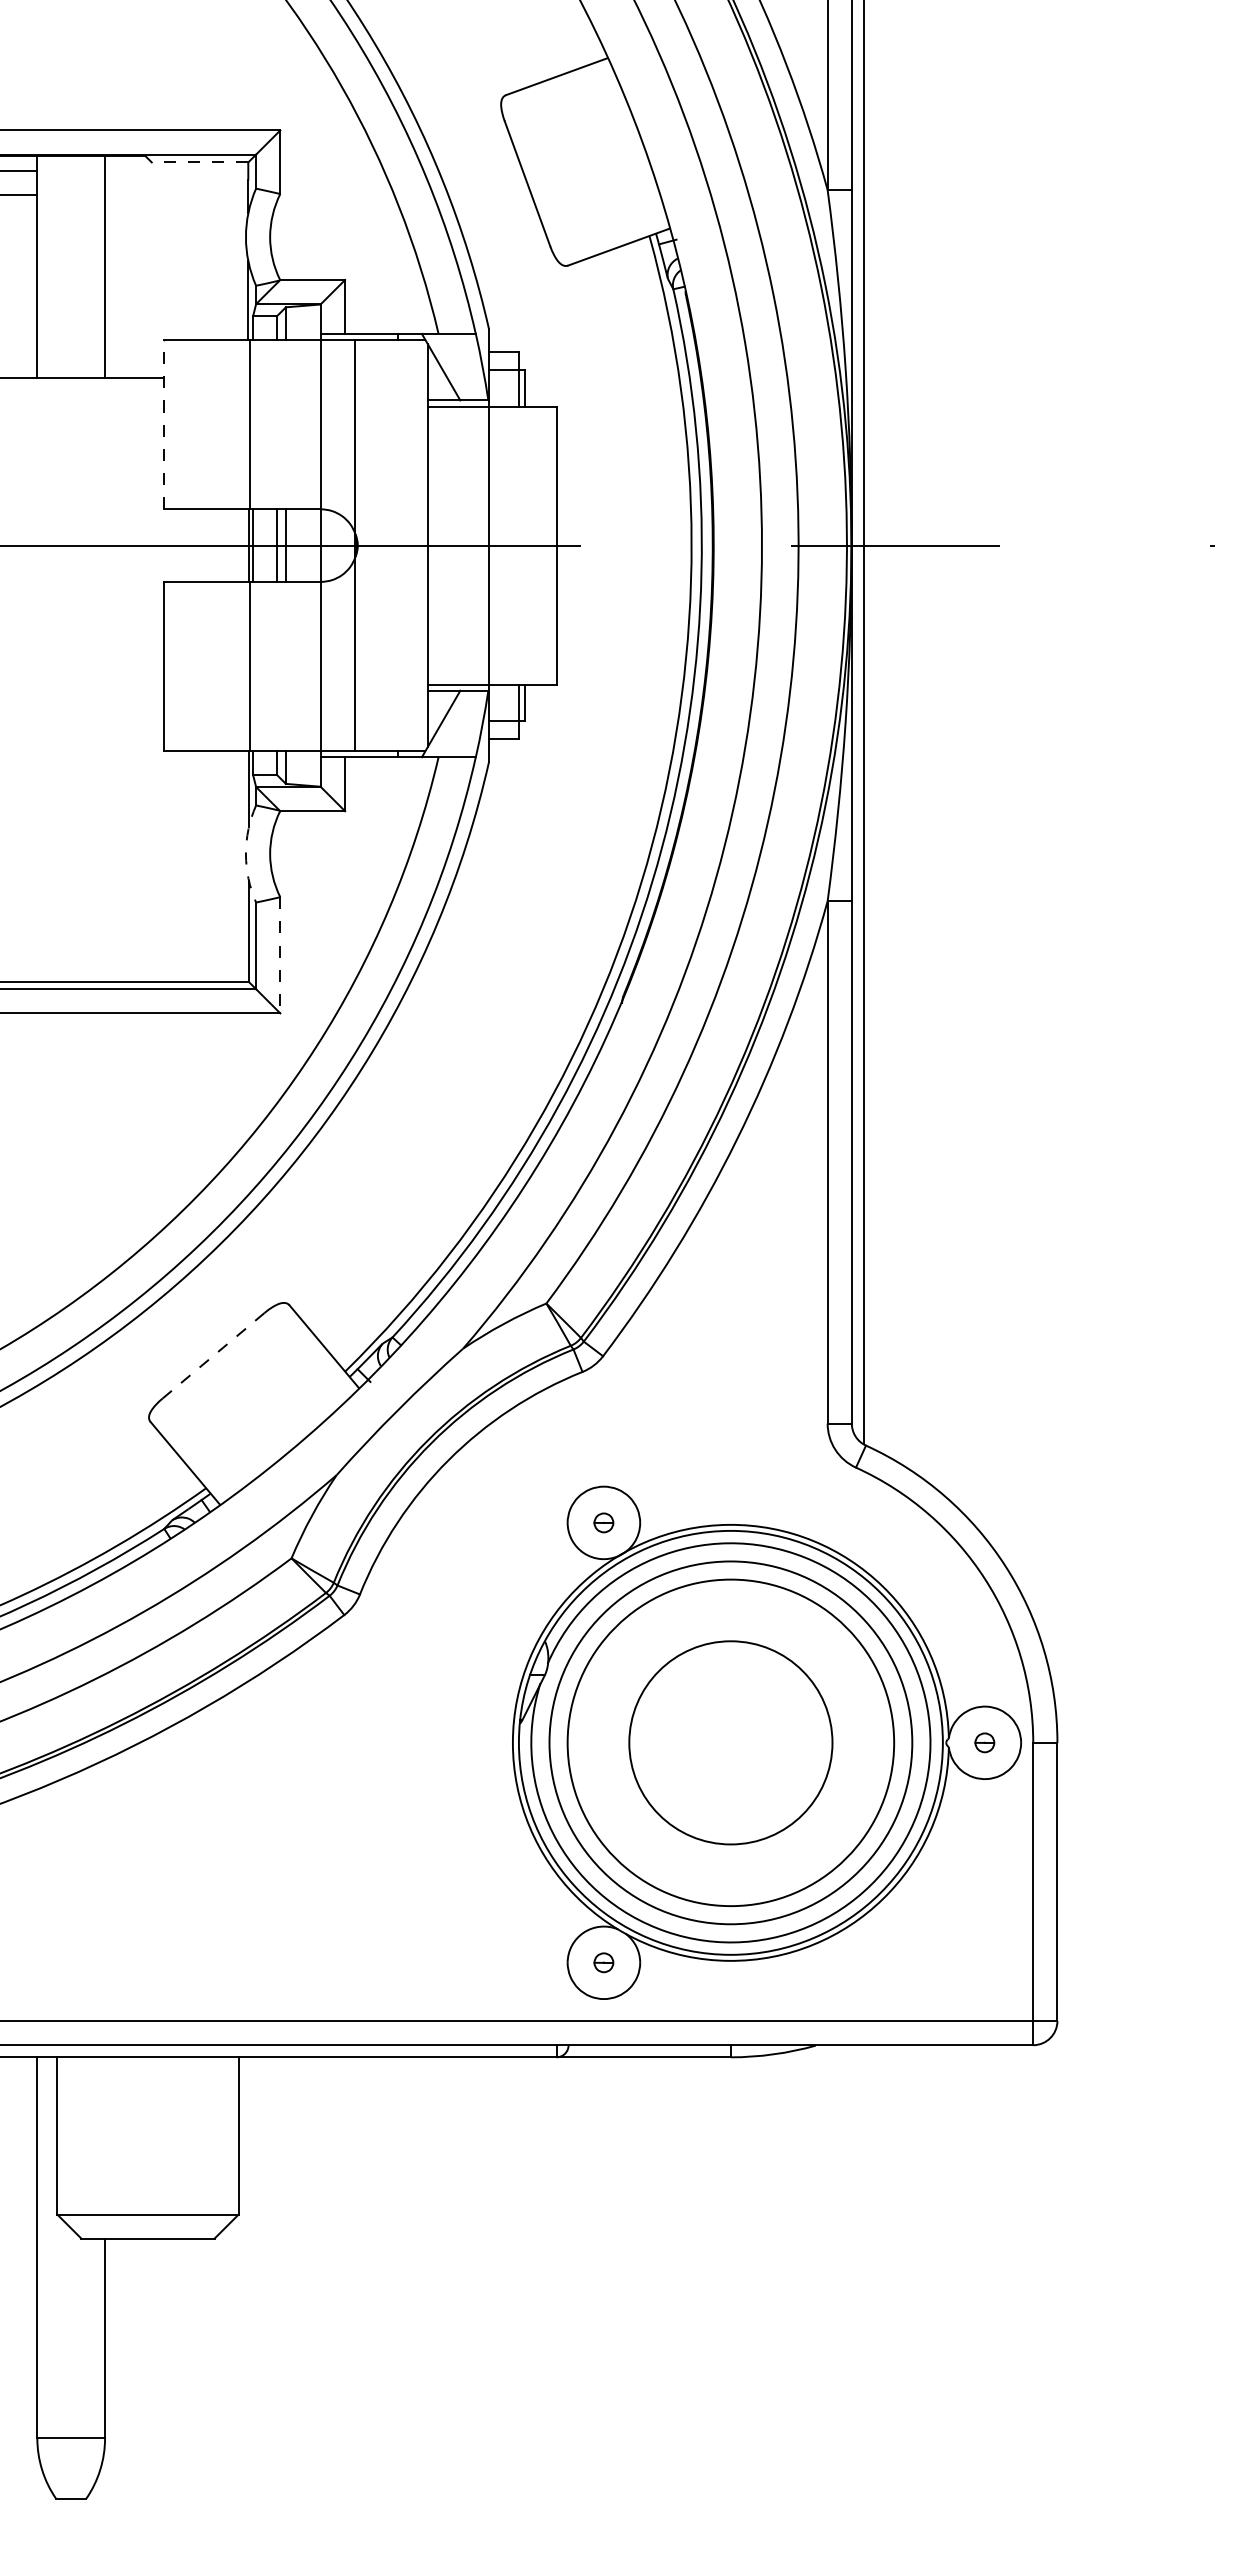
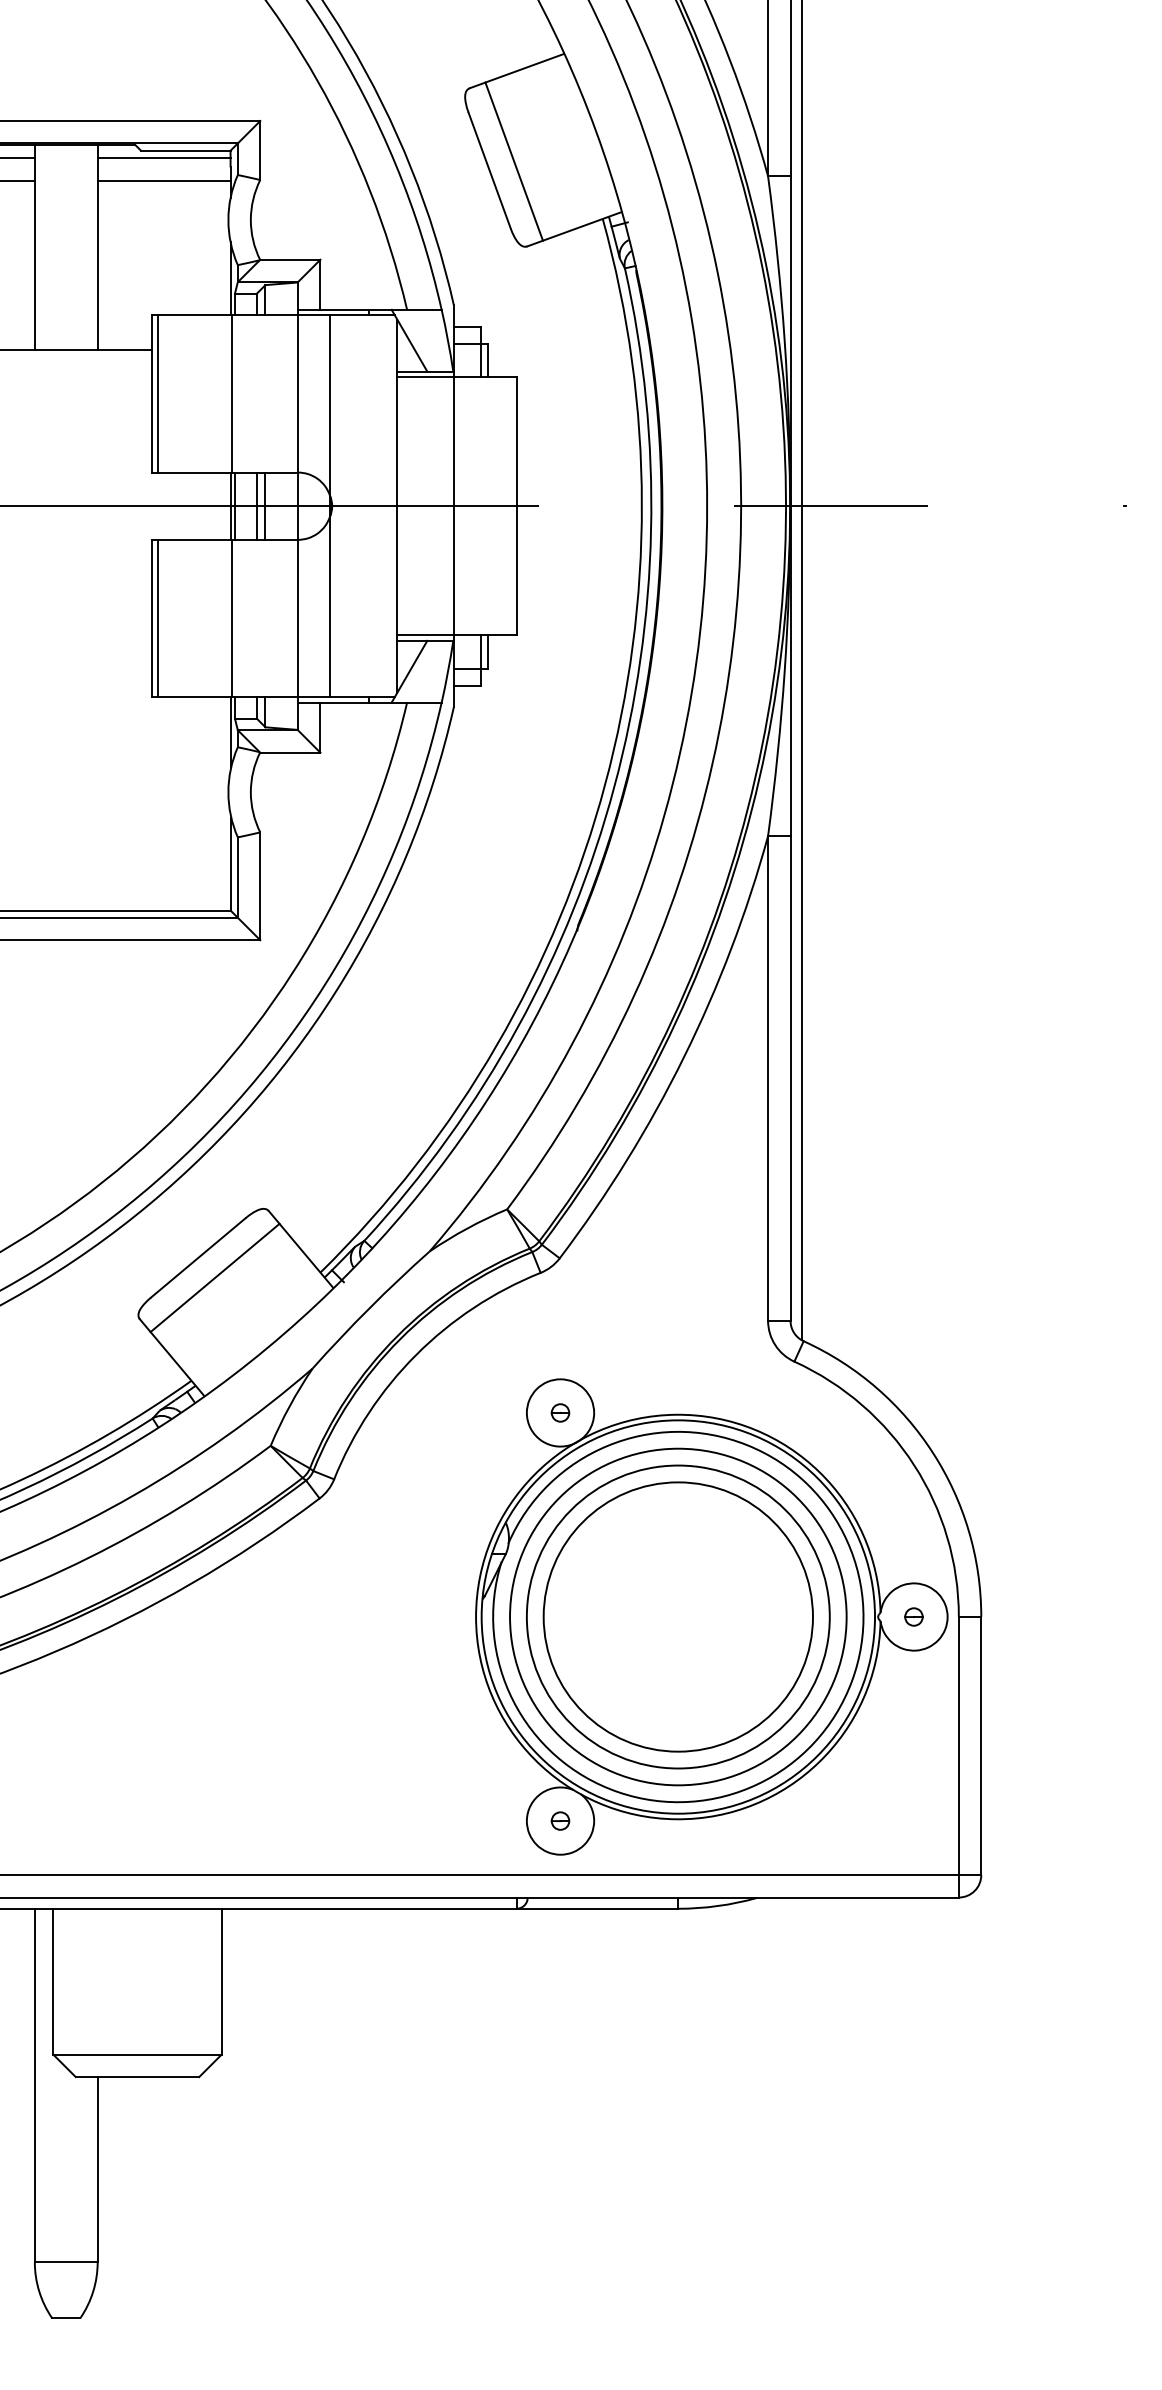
line: (199, 162) -> (185, 150), dashed -> solid
line: (176, 170) -> (163, 158), added
line: (553, 174) -> (513, 161), added
line: (176, 194) -> (163, 180), added
line: (163, 424) -> (151, 393), dashed -> solid
line: (170, 424) -> (158, 393), added
line: (170, 666) -> (158, 618), added
arc: (245, 854) -> (227, 792), dashed -> solid
line: (280, 955) -> (260, 886), dashed -> solid
line: (213, 1355) -> (198, 1257), dashed -> solid
line: (231, 1377) -> (214, 1278), added
circle: (730, 1742) -> (677, 1616), size x1.43

